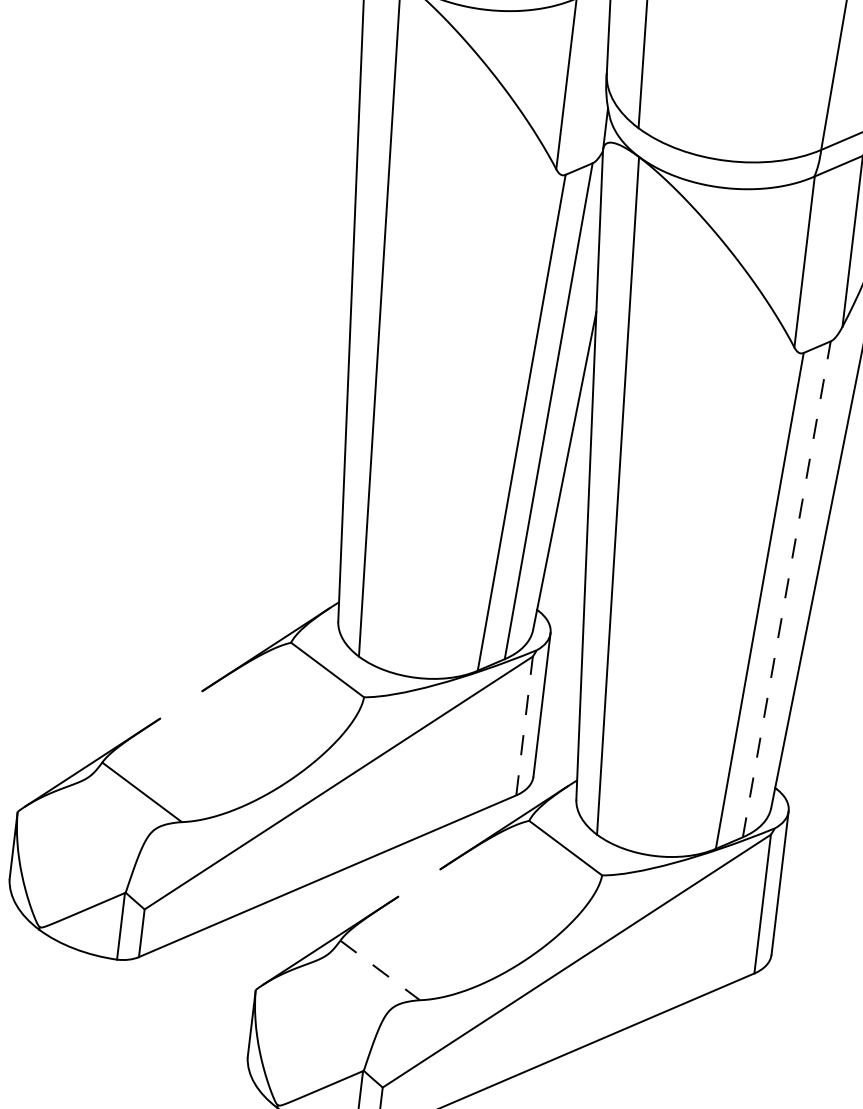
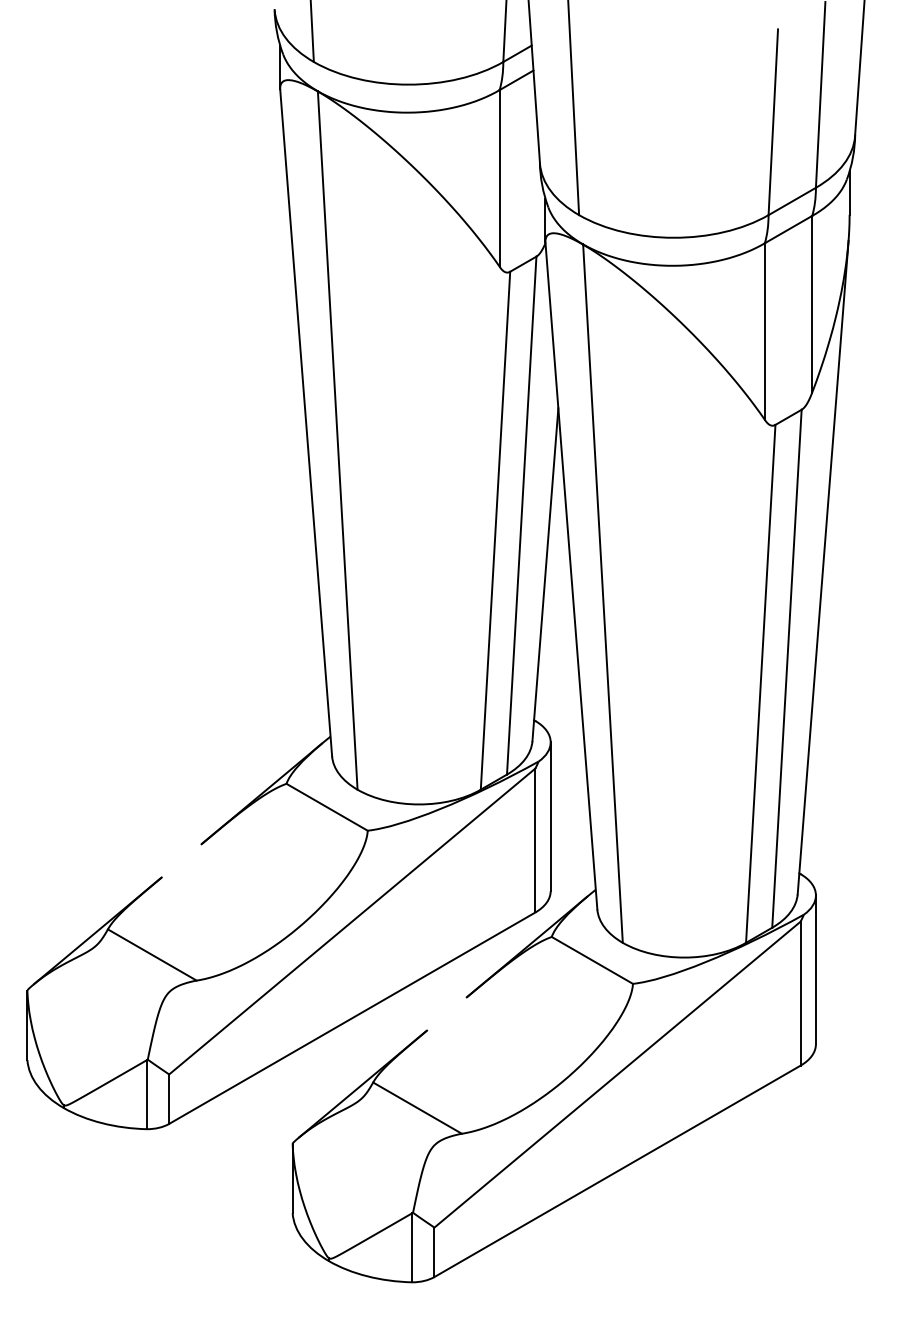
line: (786, 589) -> (786, 668), dashed -> solid
line: (524, 726) -> (535, 840), dashed -> solid
line: (380, 970) -> (417, 1108), dashed -> solid

